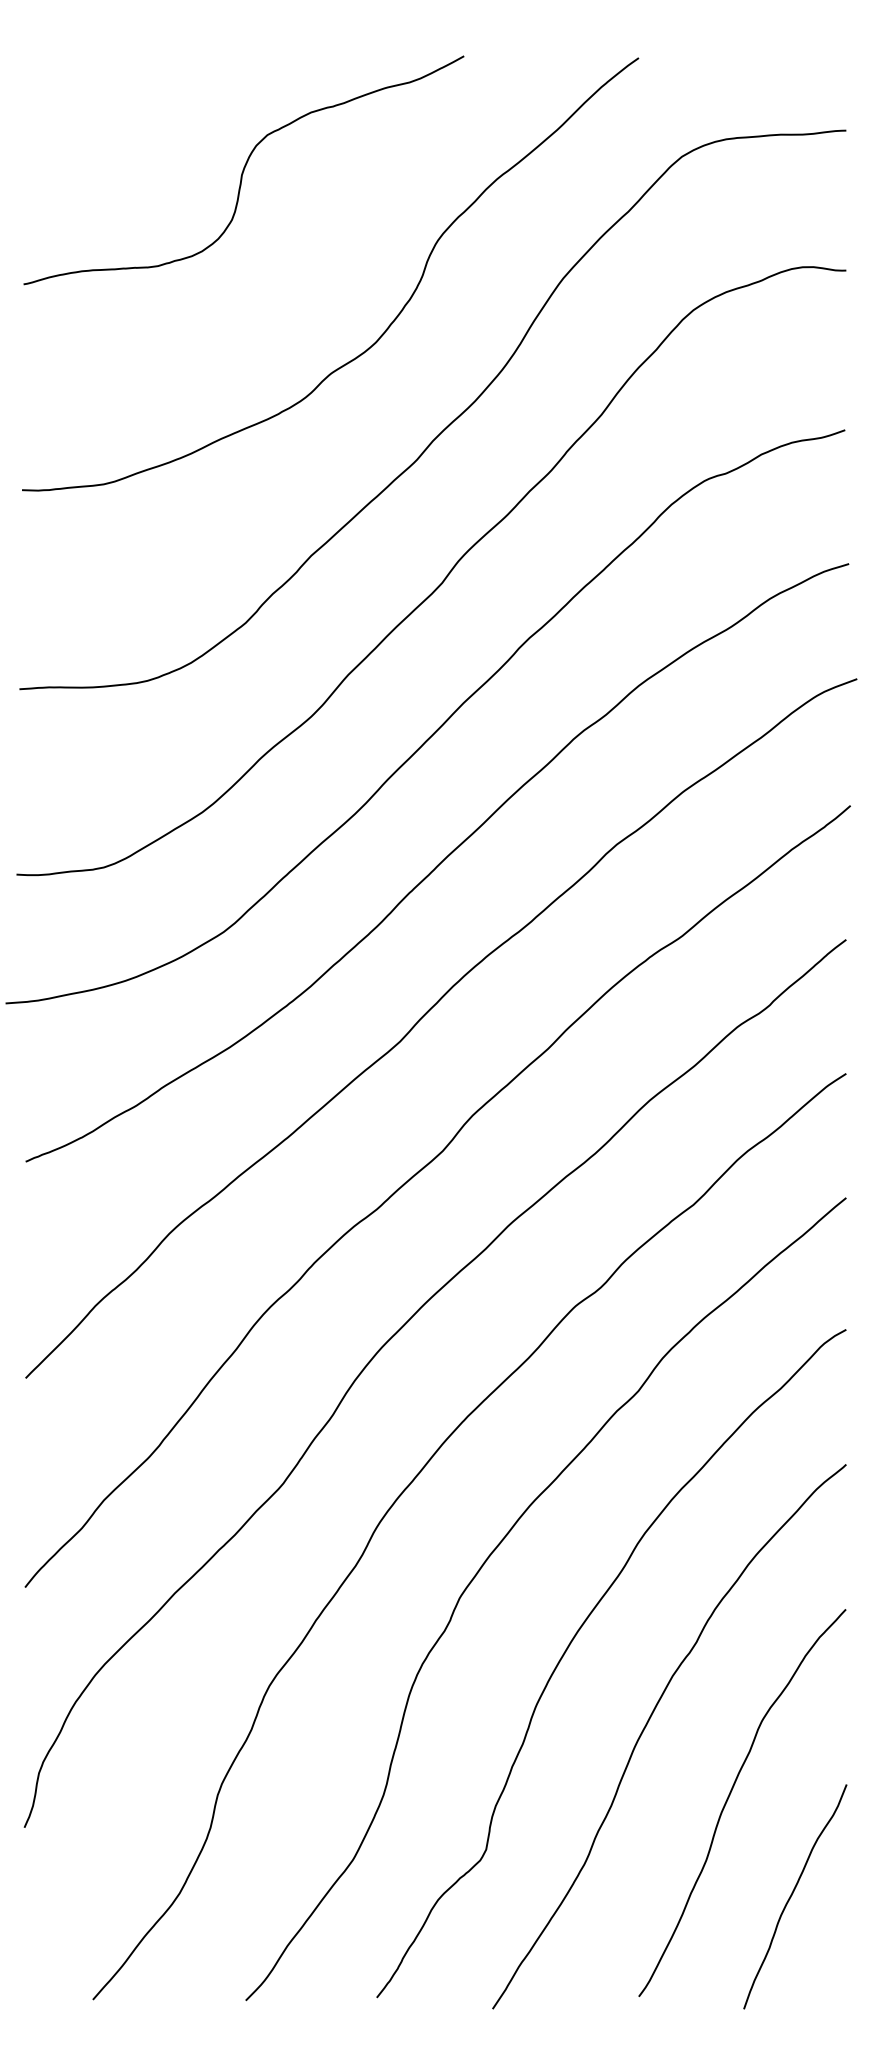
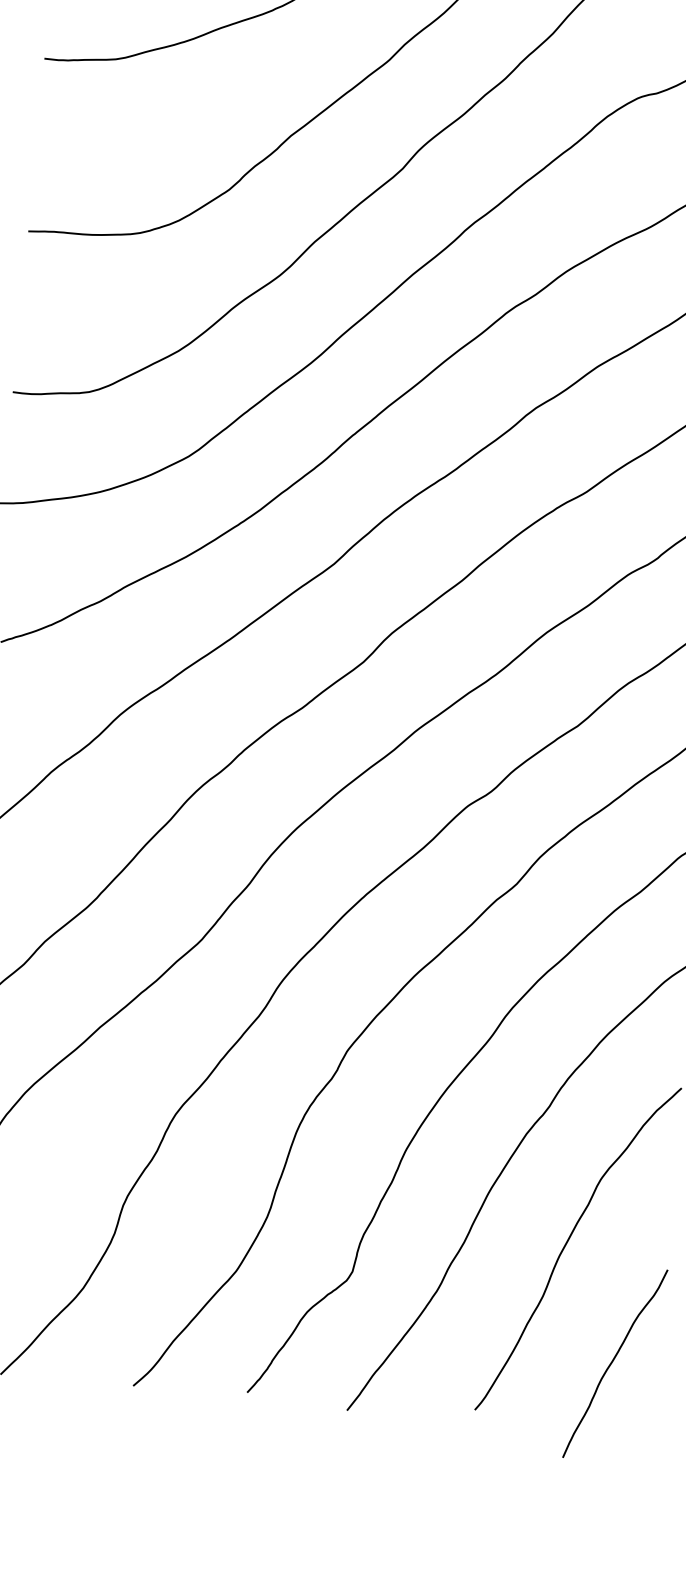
curve: (792, 1895) -> (612, 1362), moved

